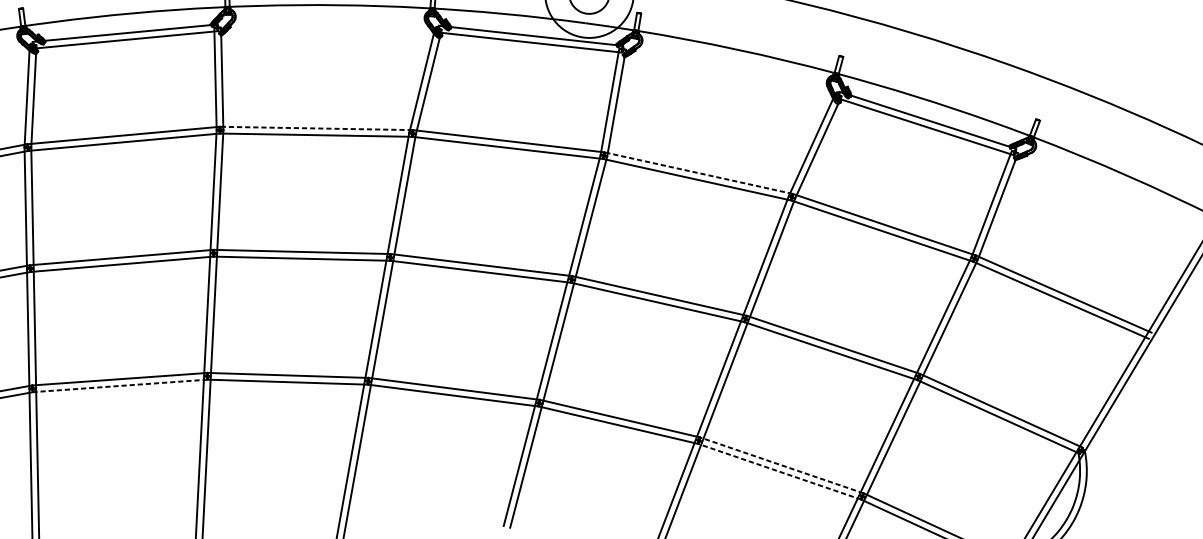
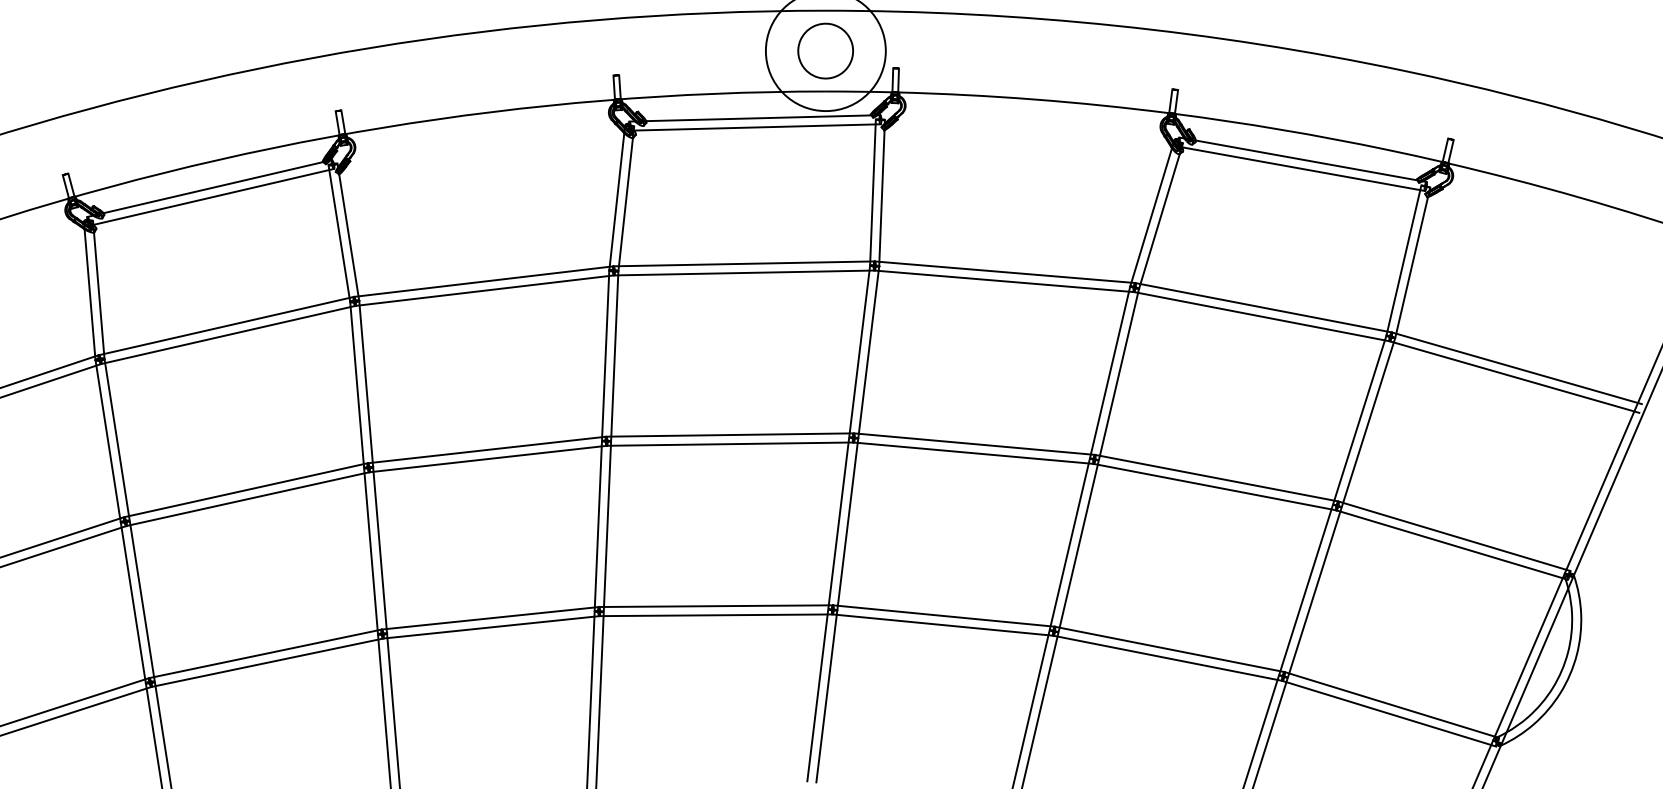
line: (316, 128) -> (483, 281), dashed -> solid
line: (698, 173) -> (1004, 272), dashed -> solid
line: (120, 385) -> (267, 662), dashed -> solid
line: (781, 465) -> (1169, 649), dashed -> solid
line: (779, 471) -> (1167, 658), dashed -> solid

